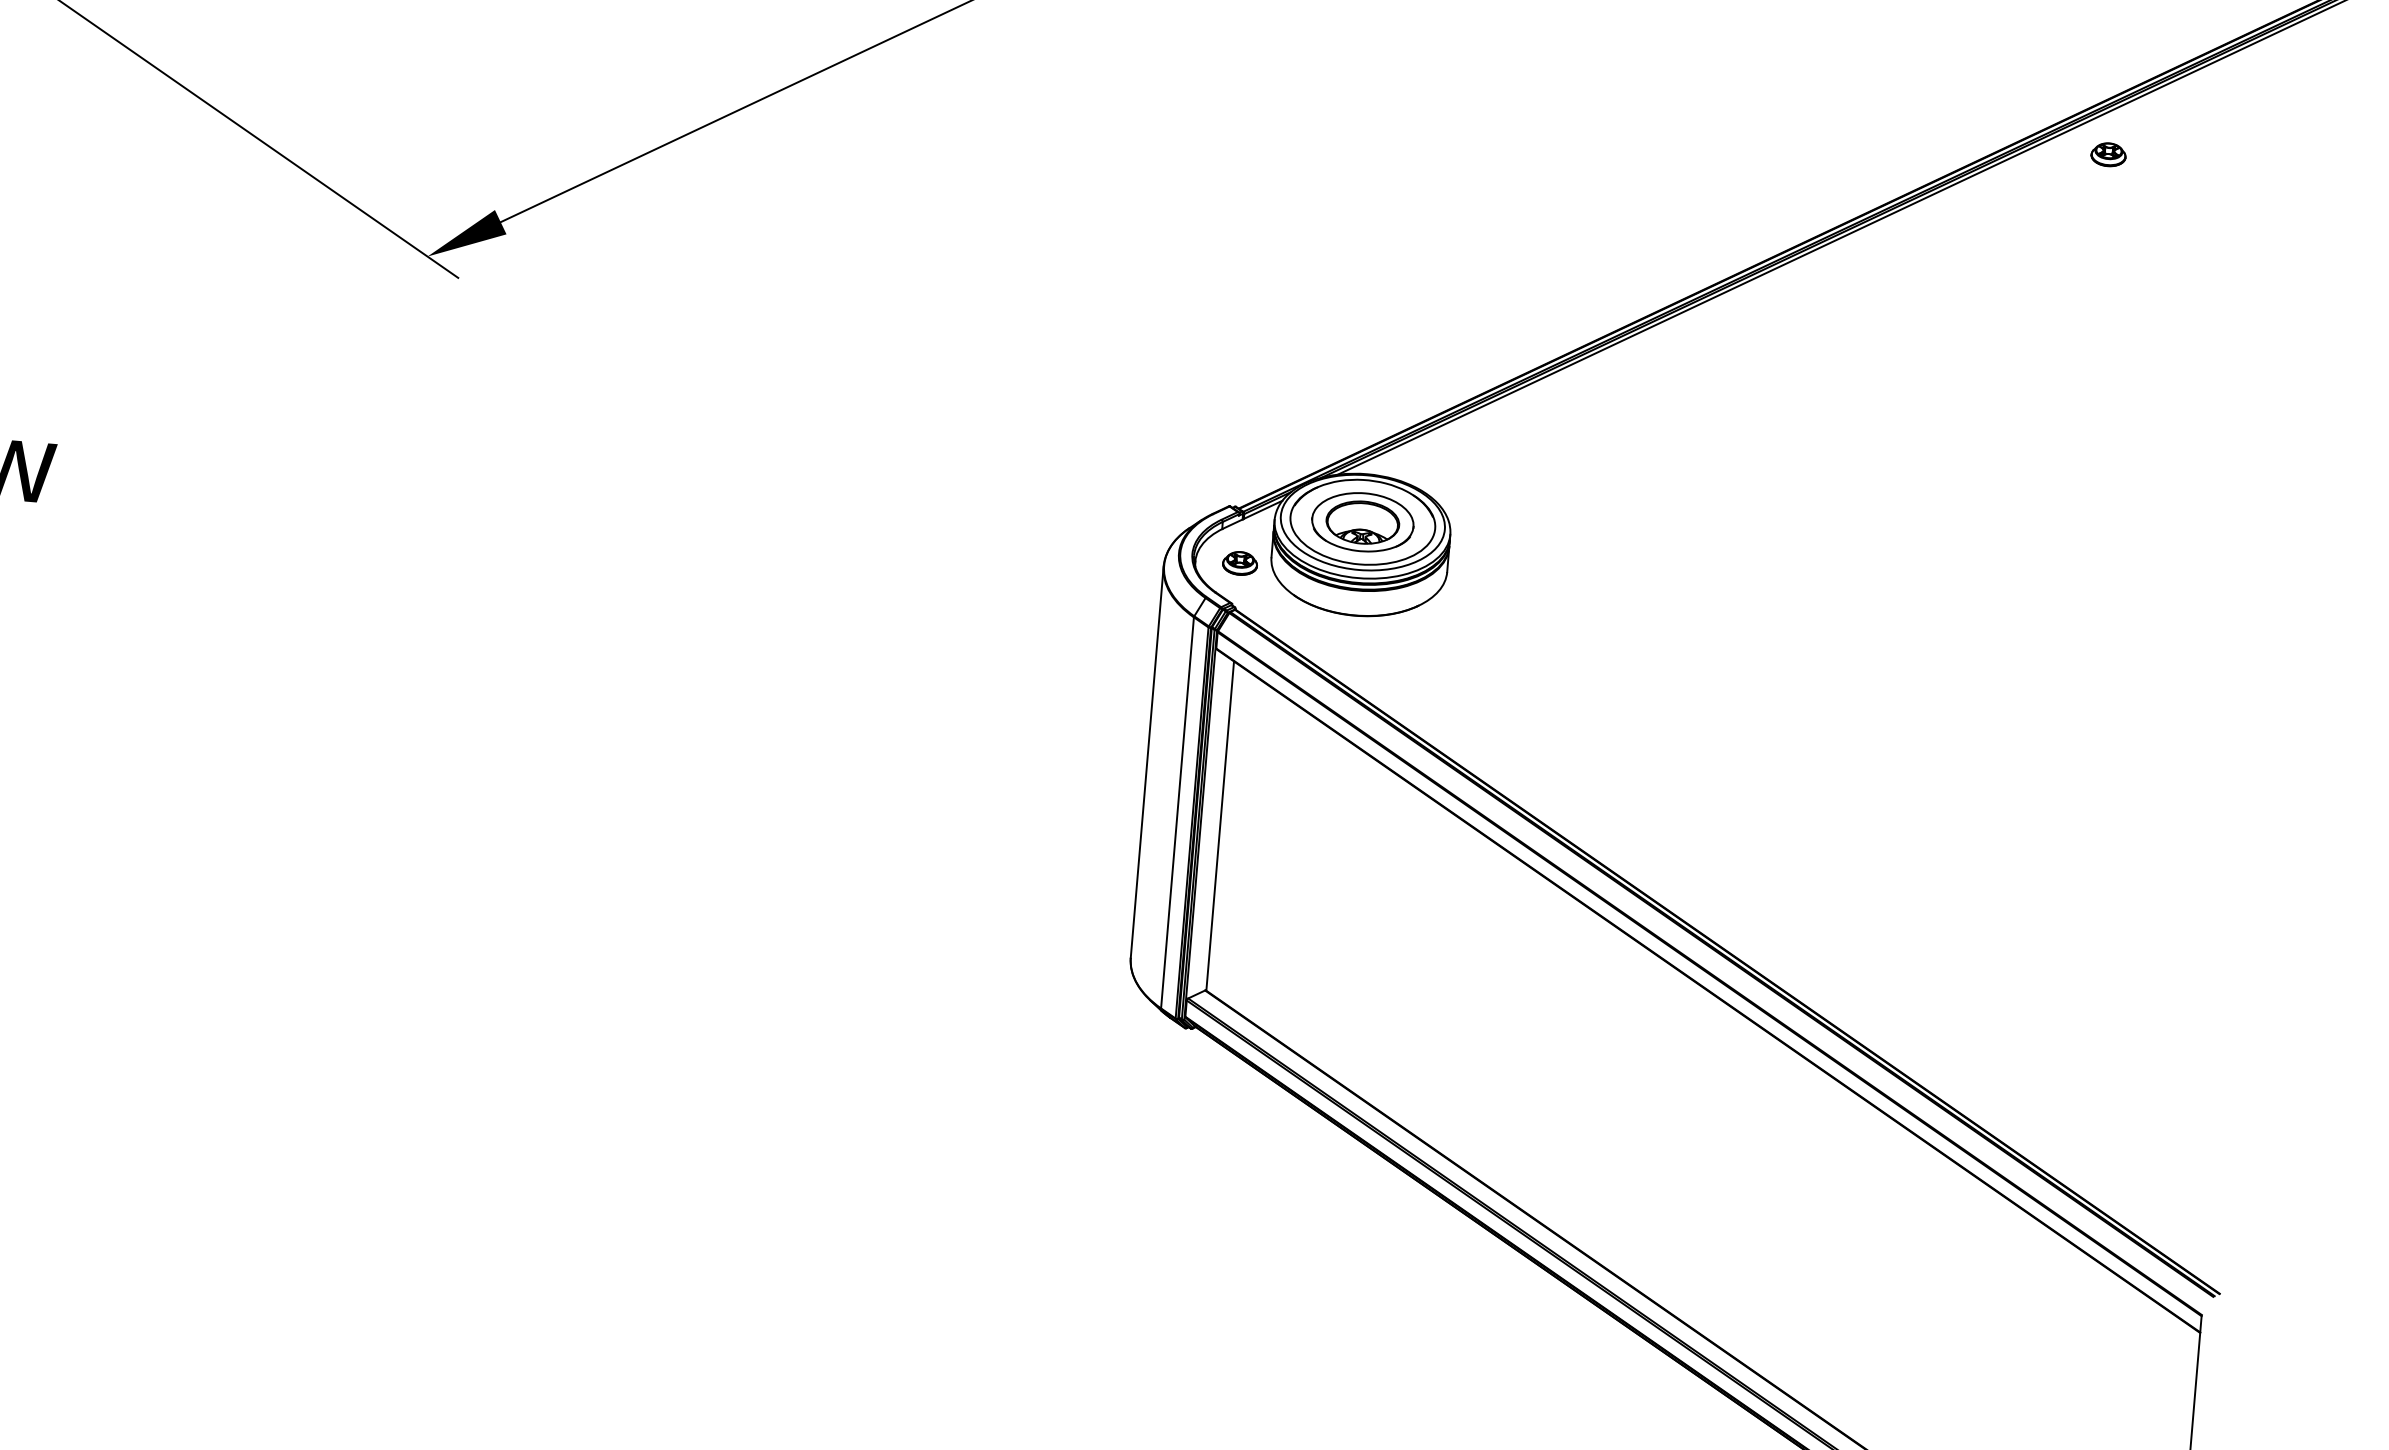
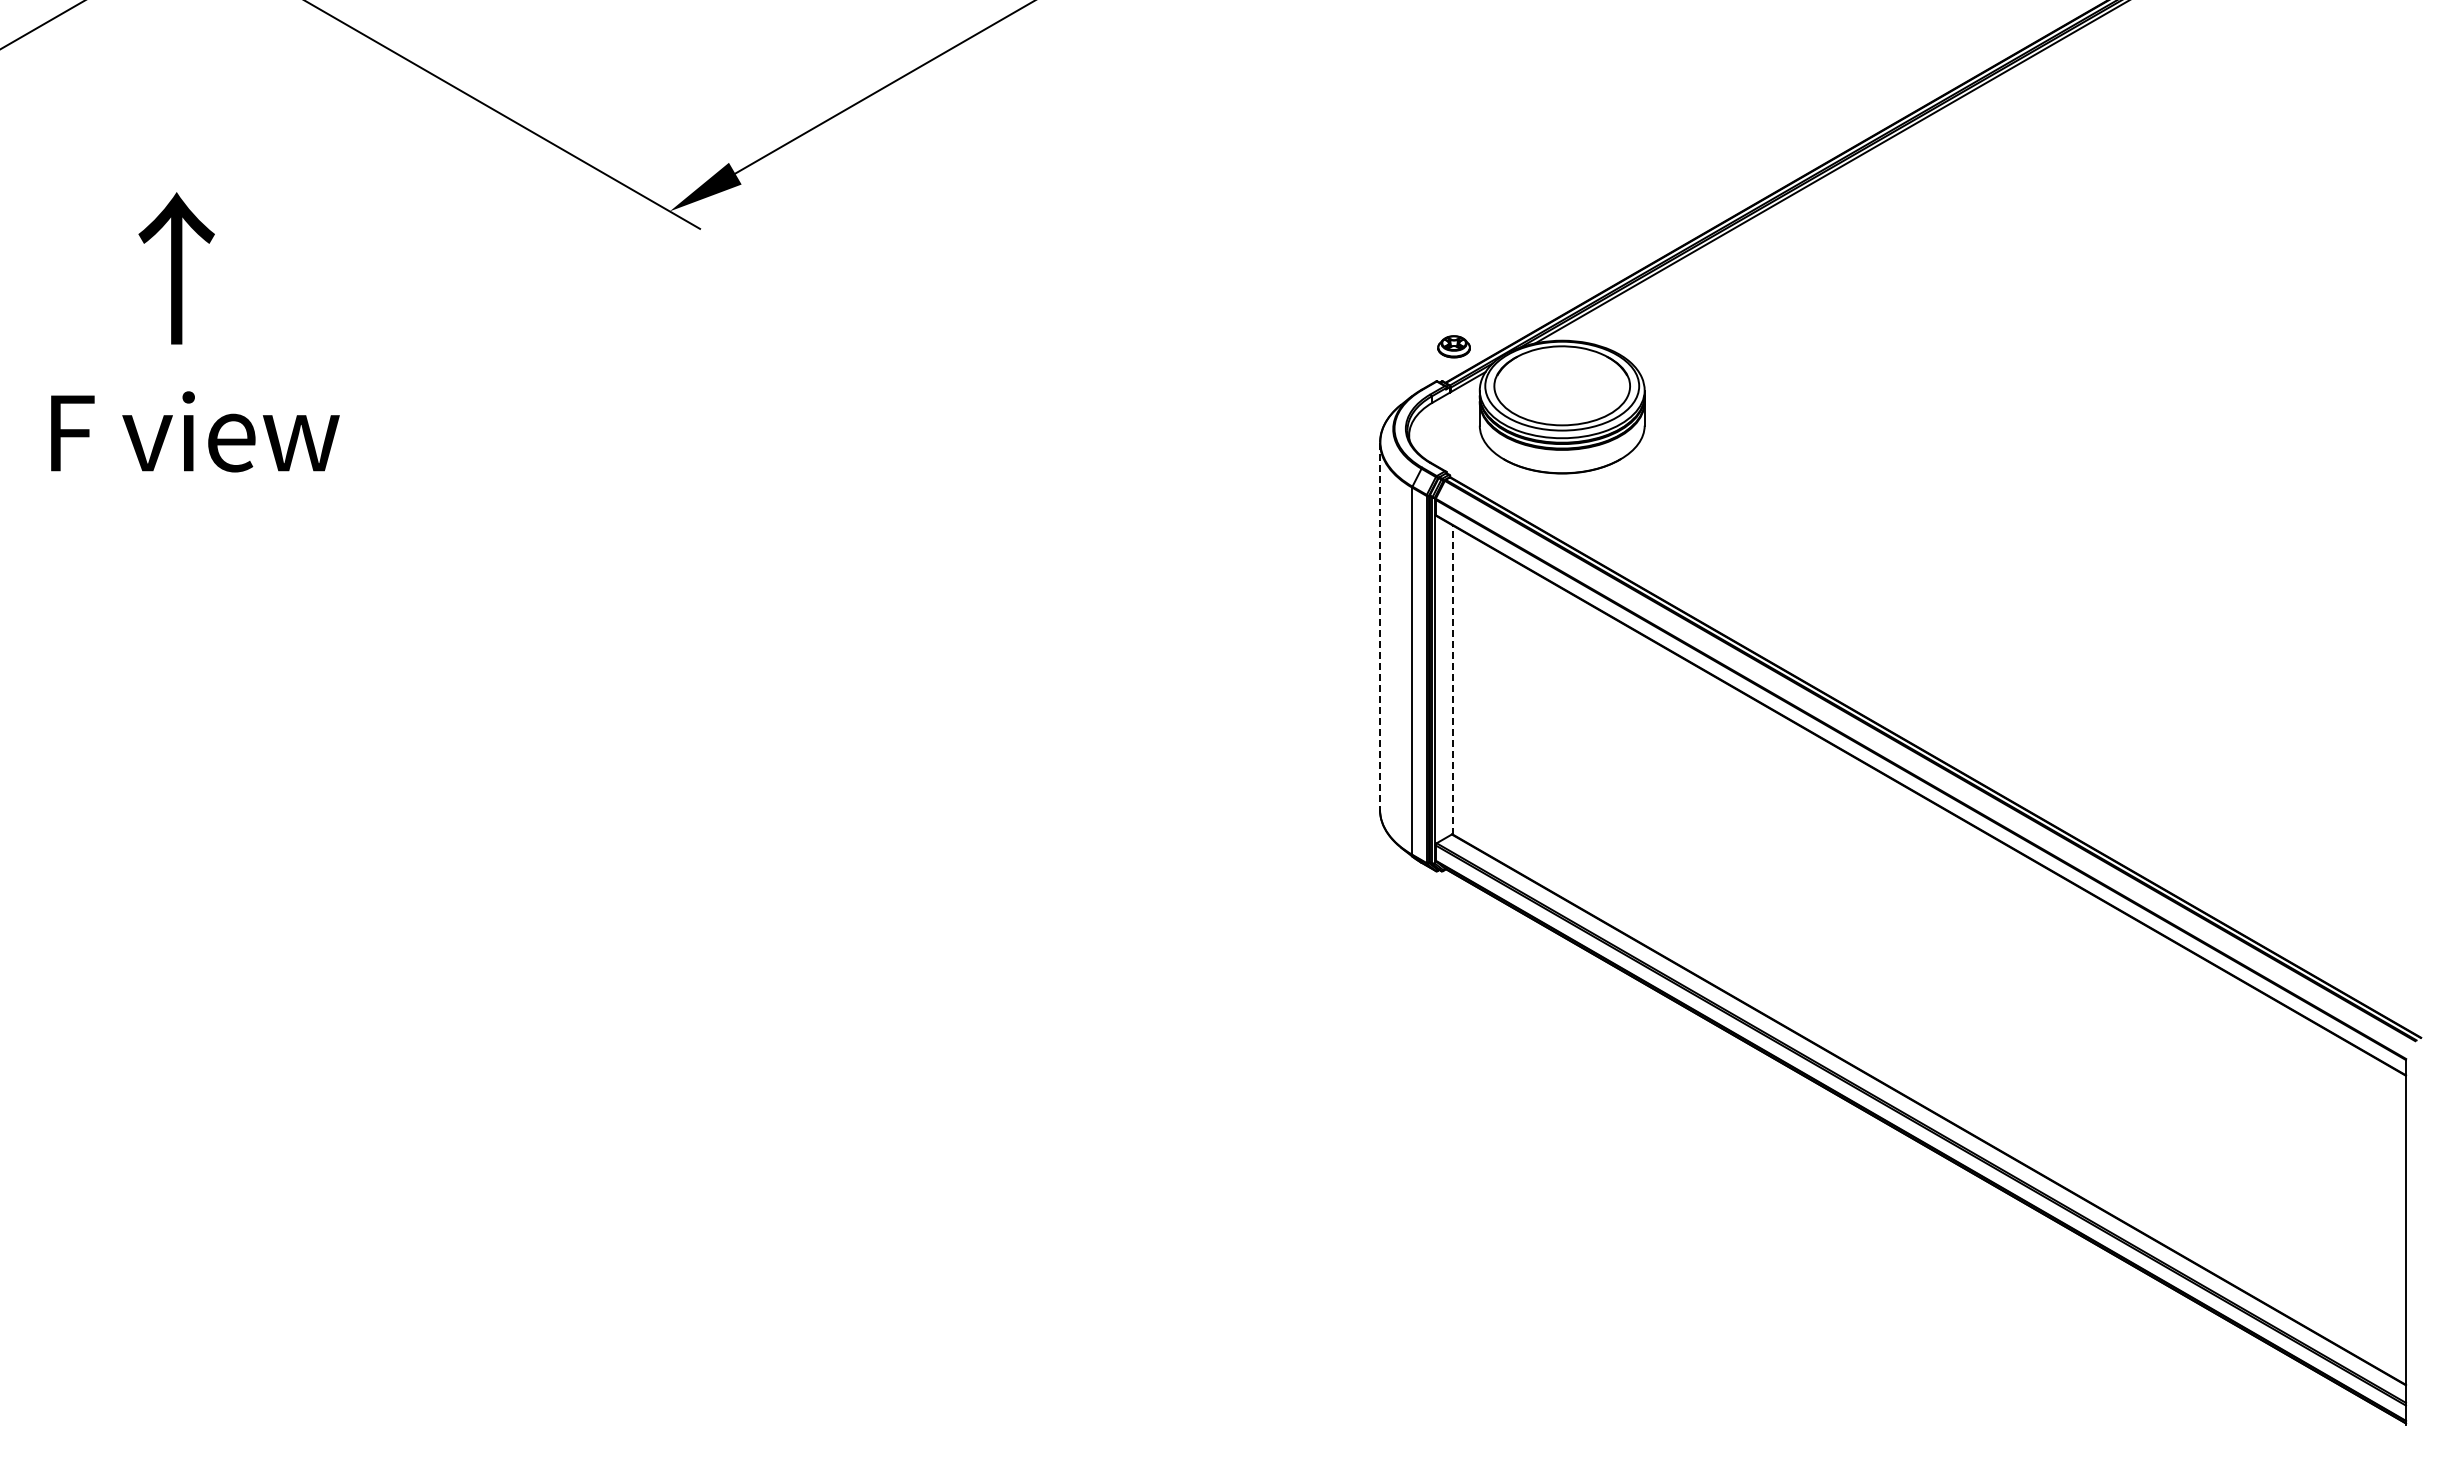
part: (1362, 521) -> (1561, 385), removed
part: (1239, 563) -> (1453, 346), moved
line: (1147, 762) -> (1380, 626), solid -> dashed
line: (1220, 826) -> (1453, 680), solid -> dashed

